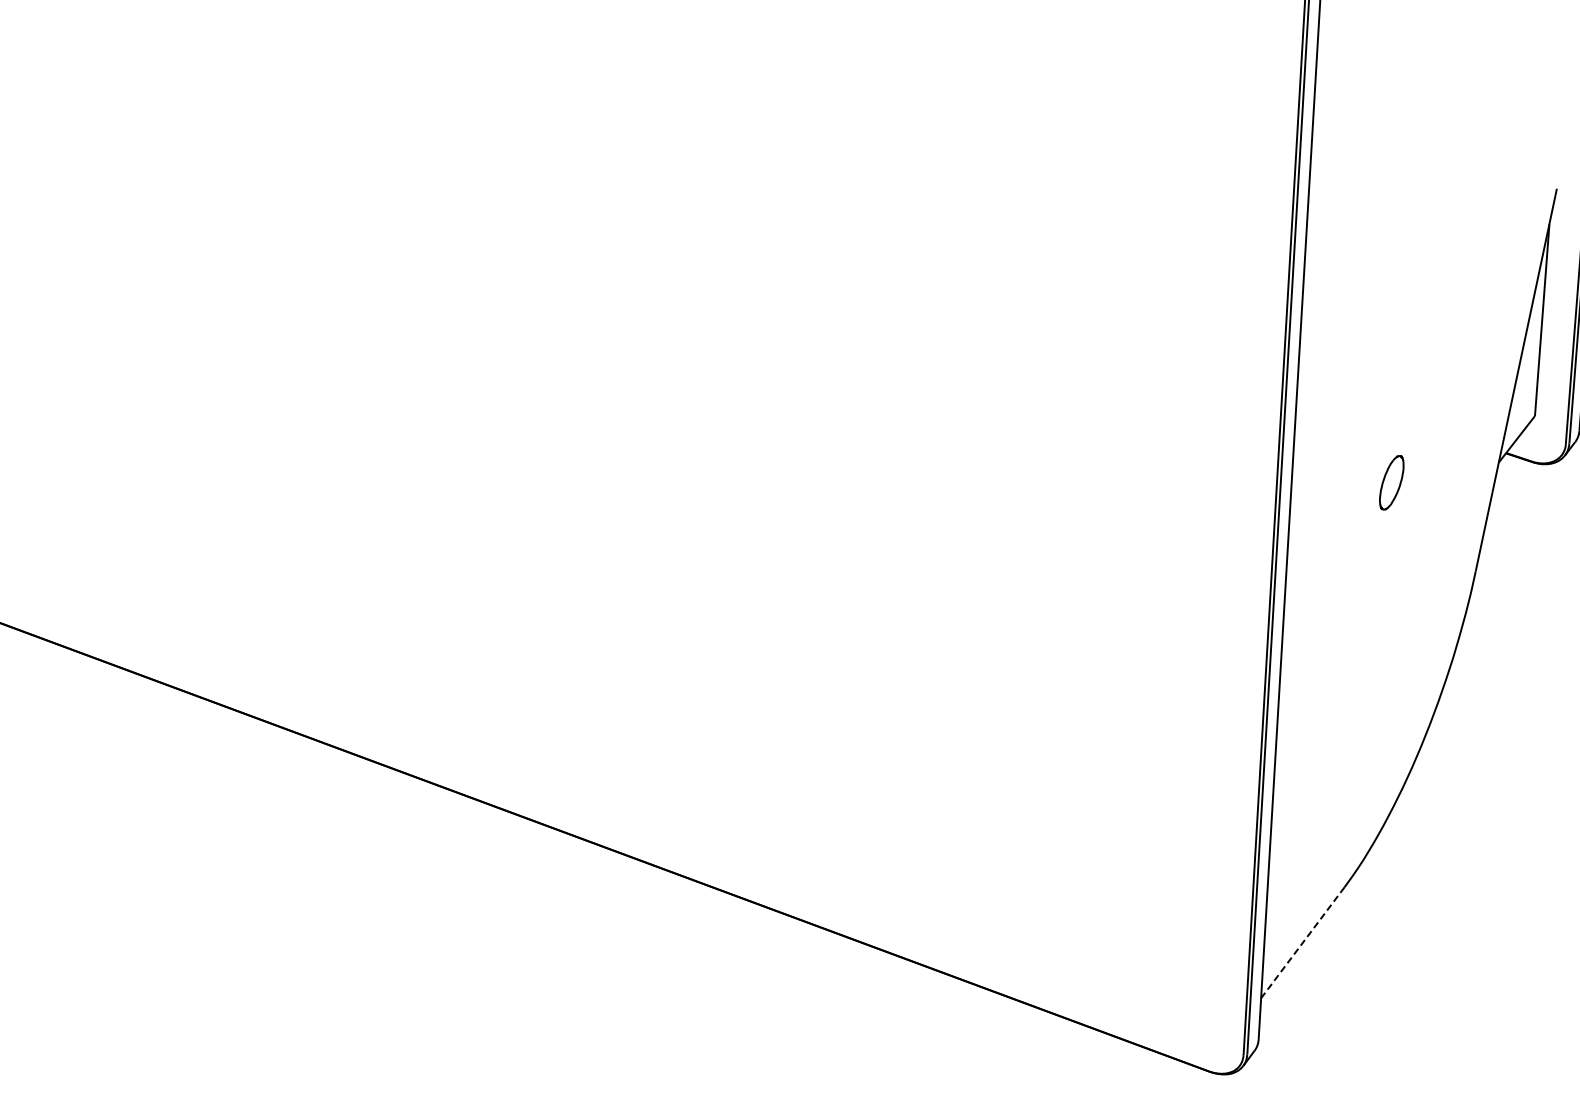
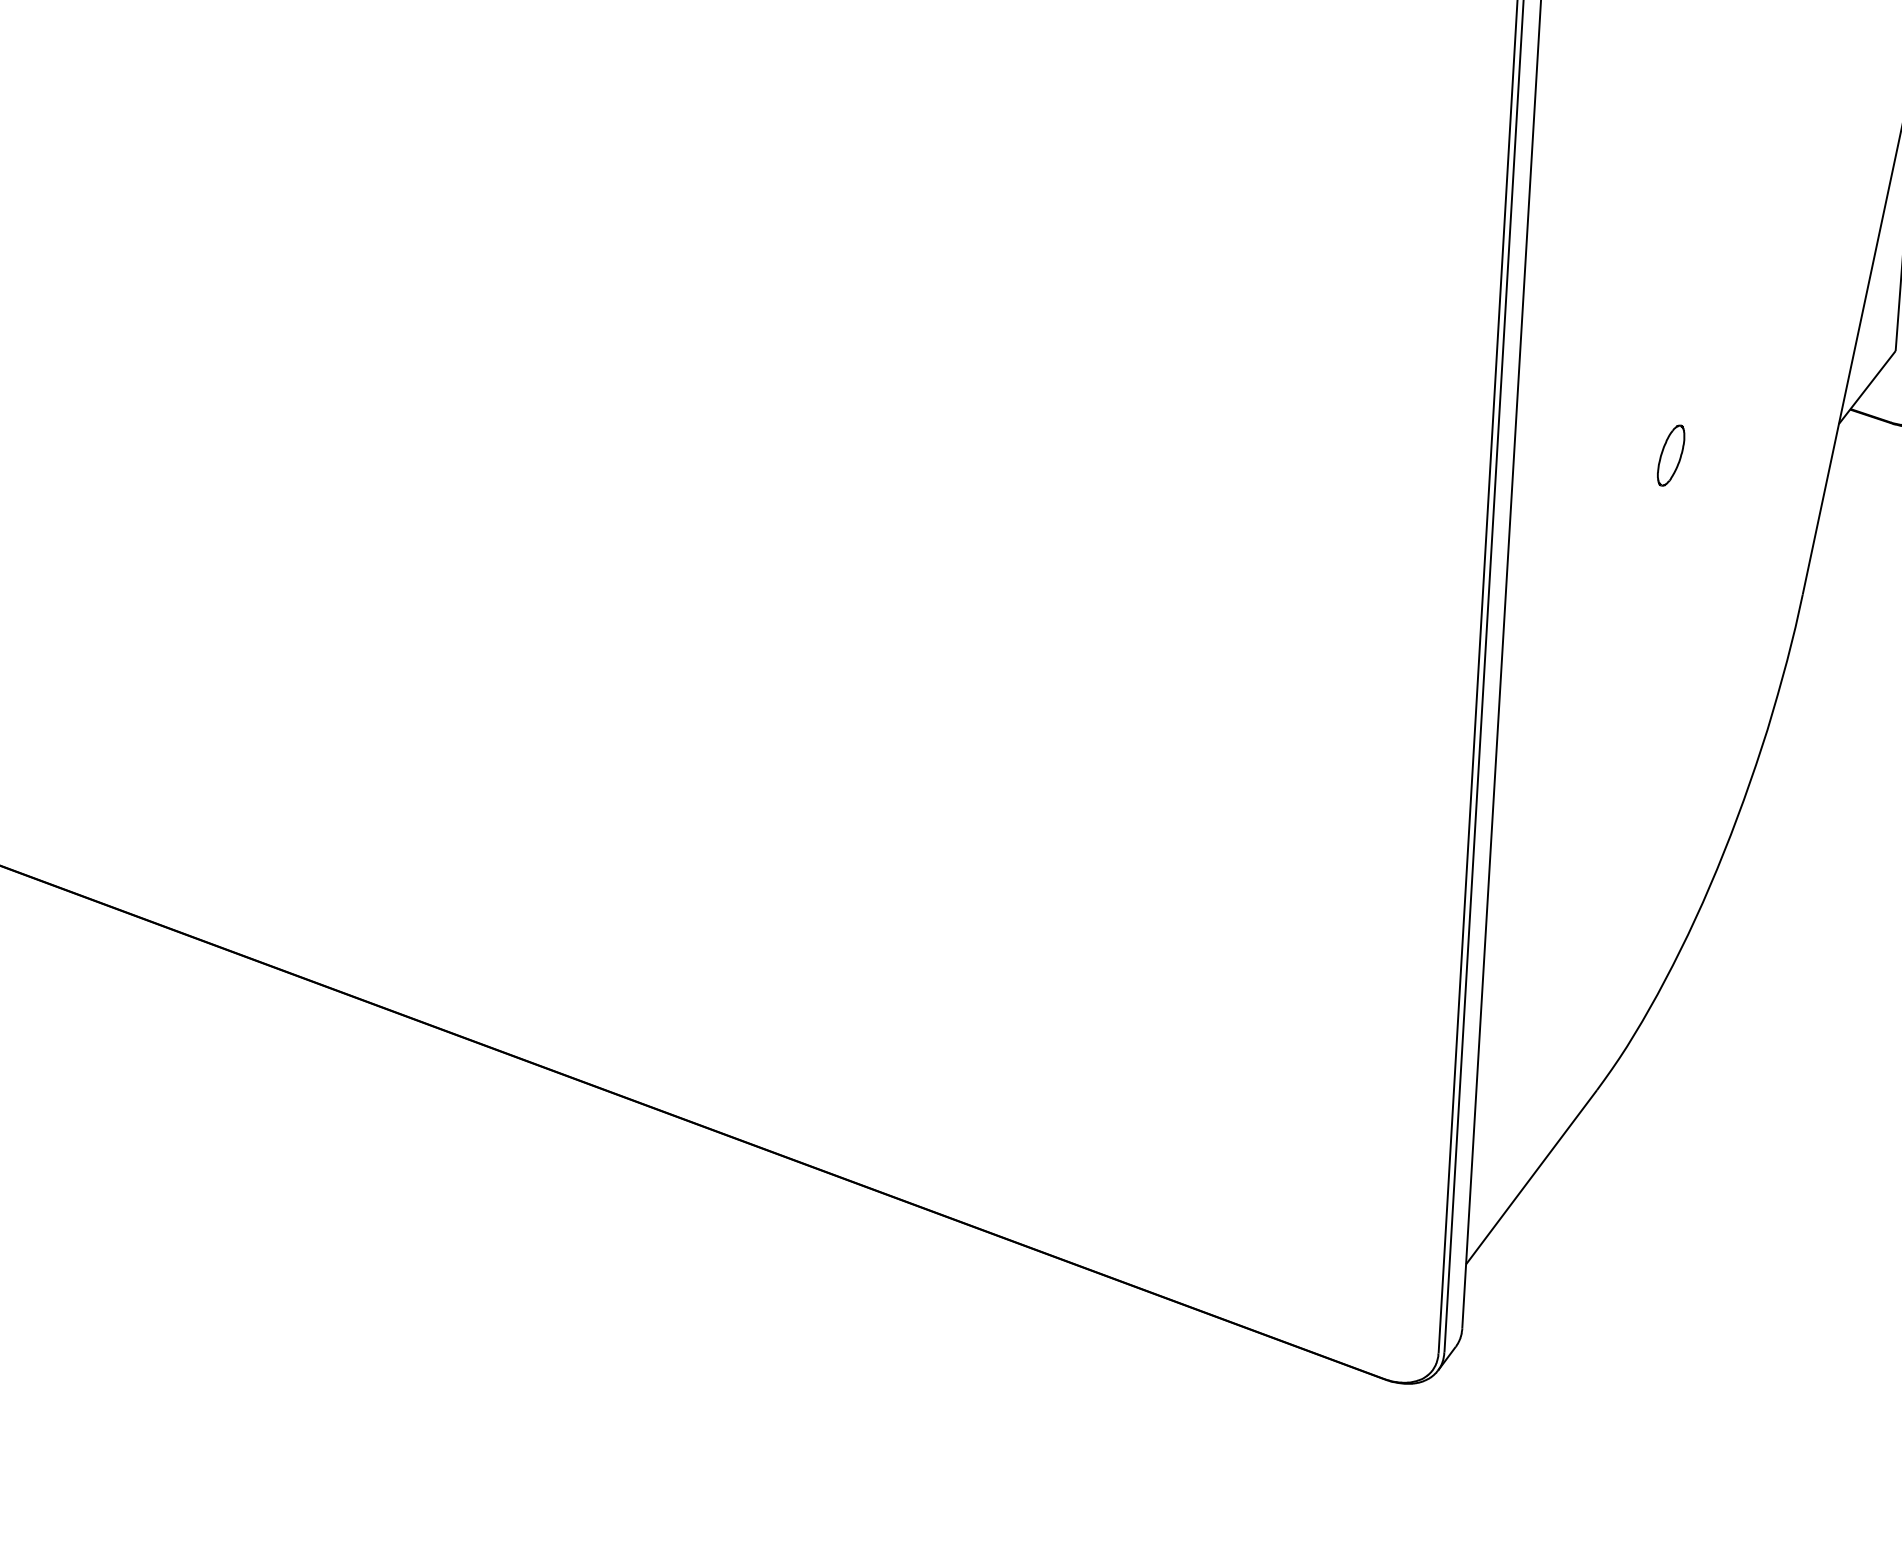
part: (1391, 482) -> (1670, 455), size x0.71
line: (1302, 943) -> (1530, 1178), dashed -> solid

